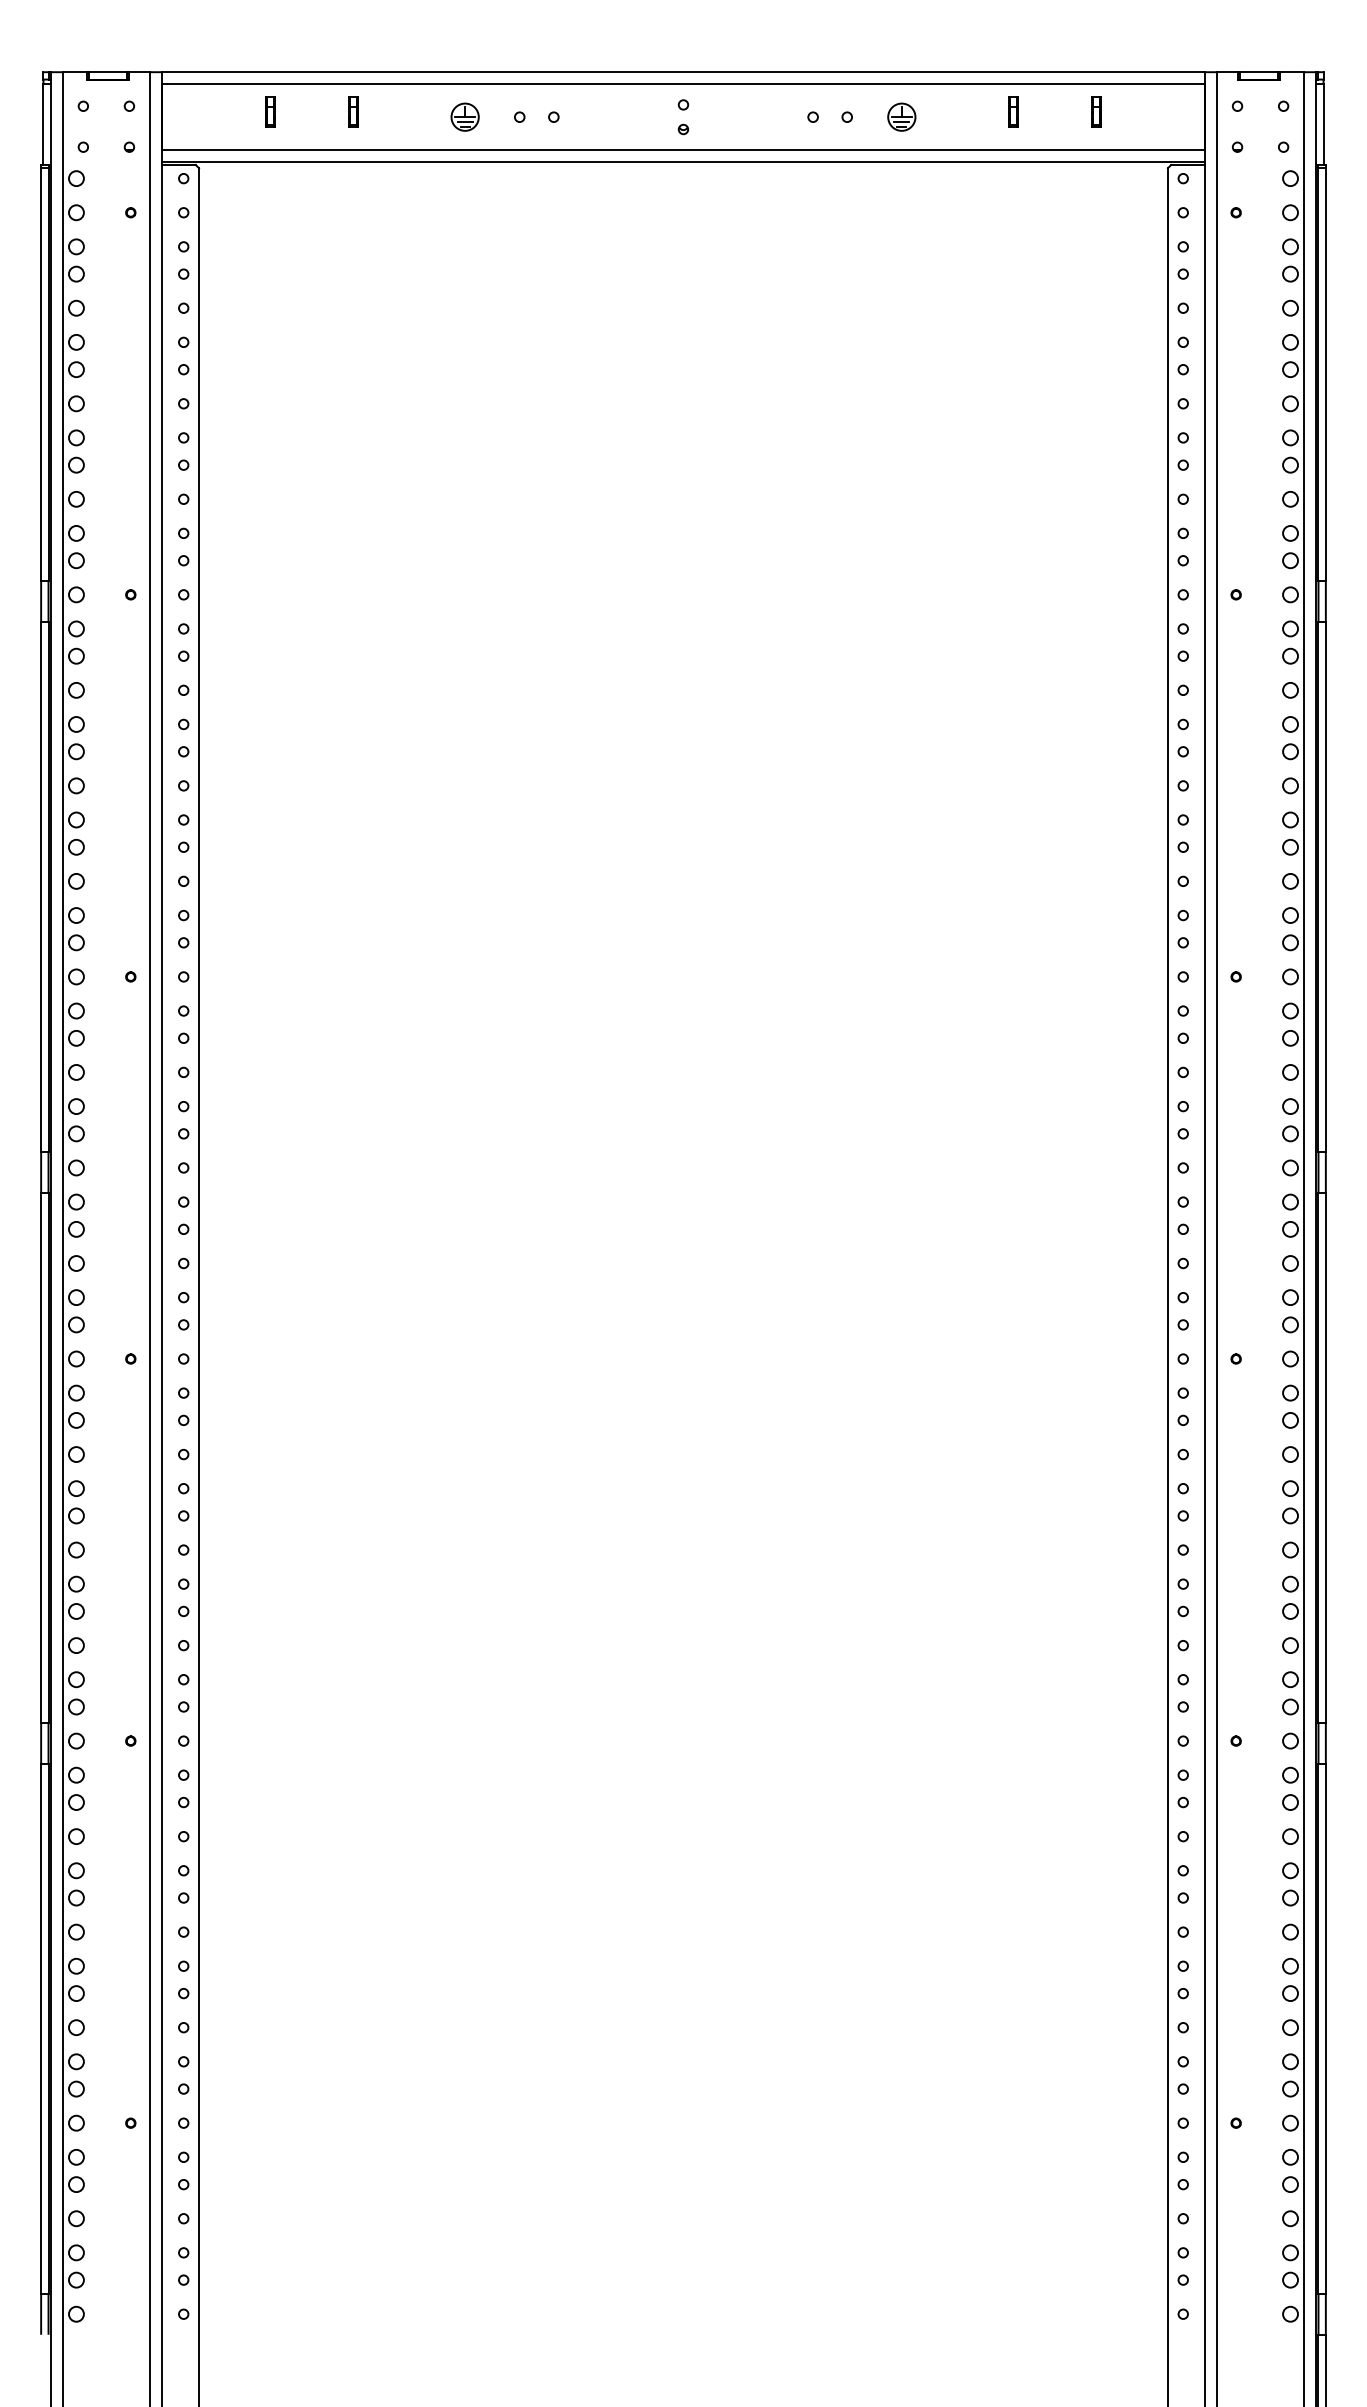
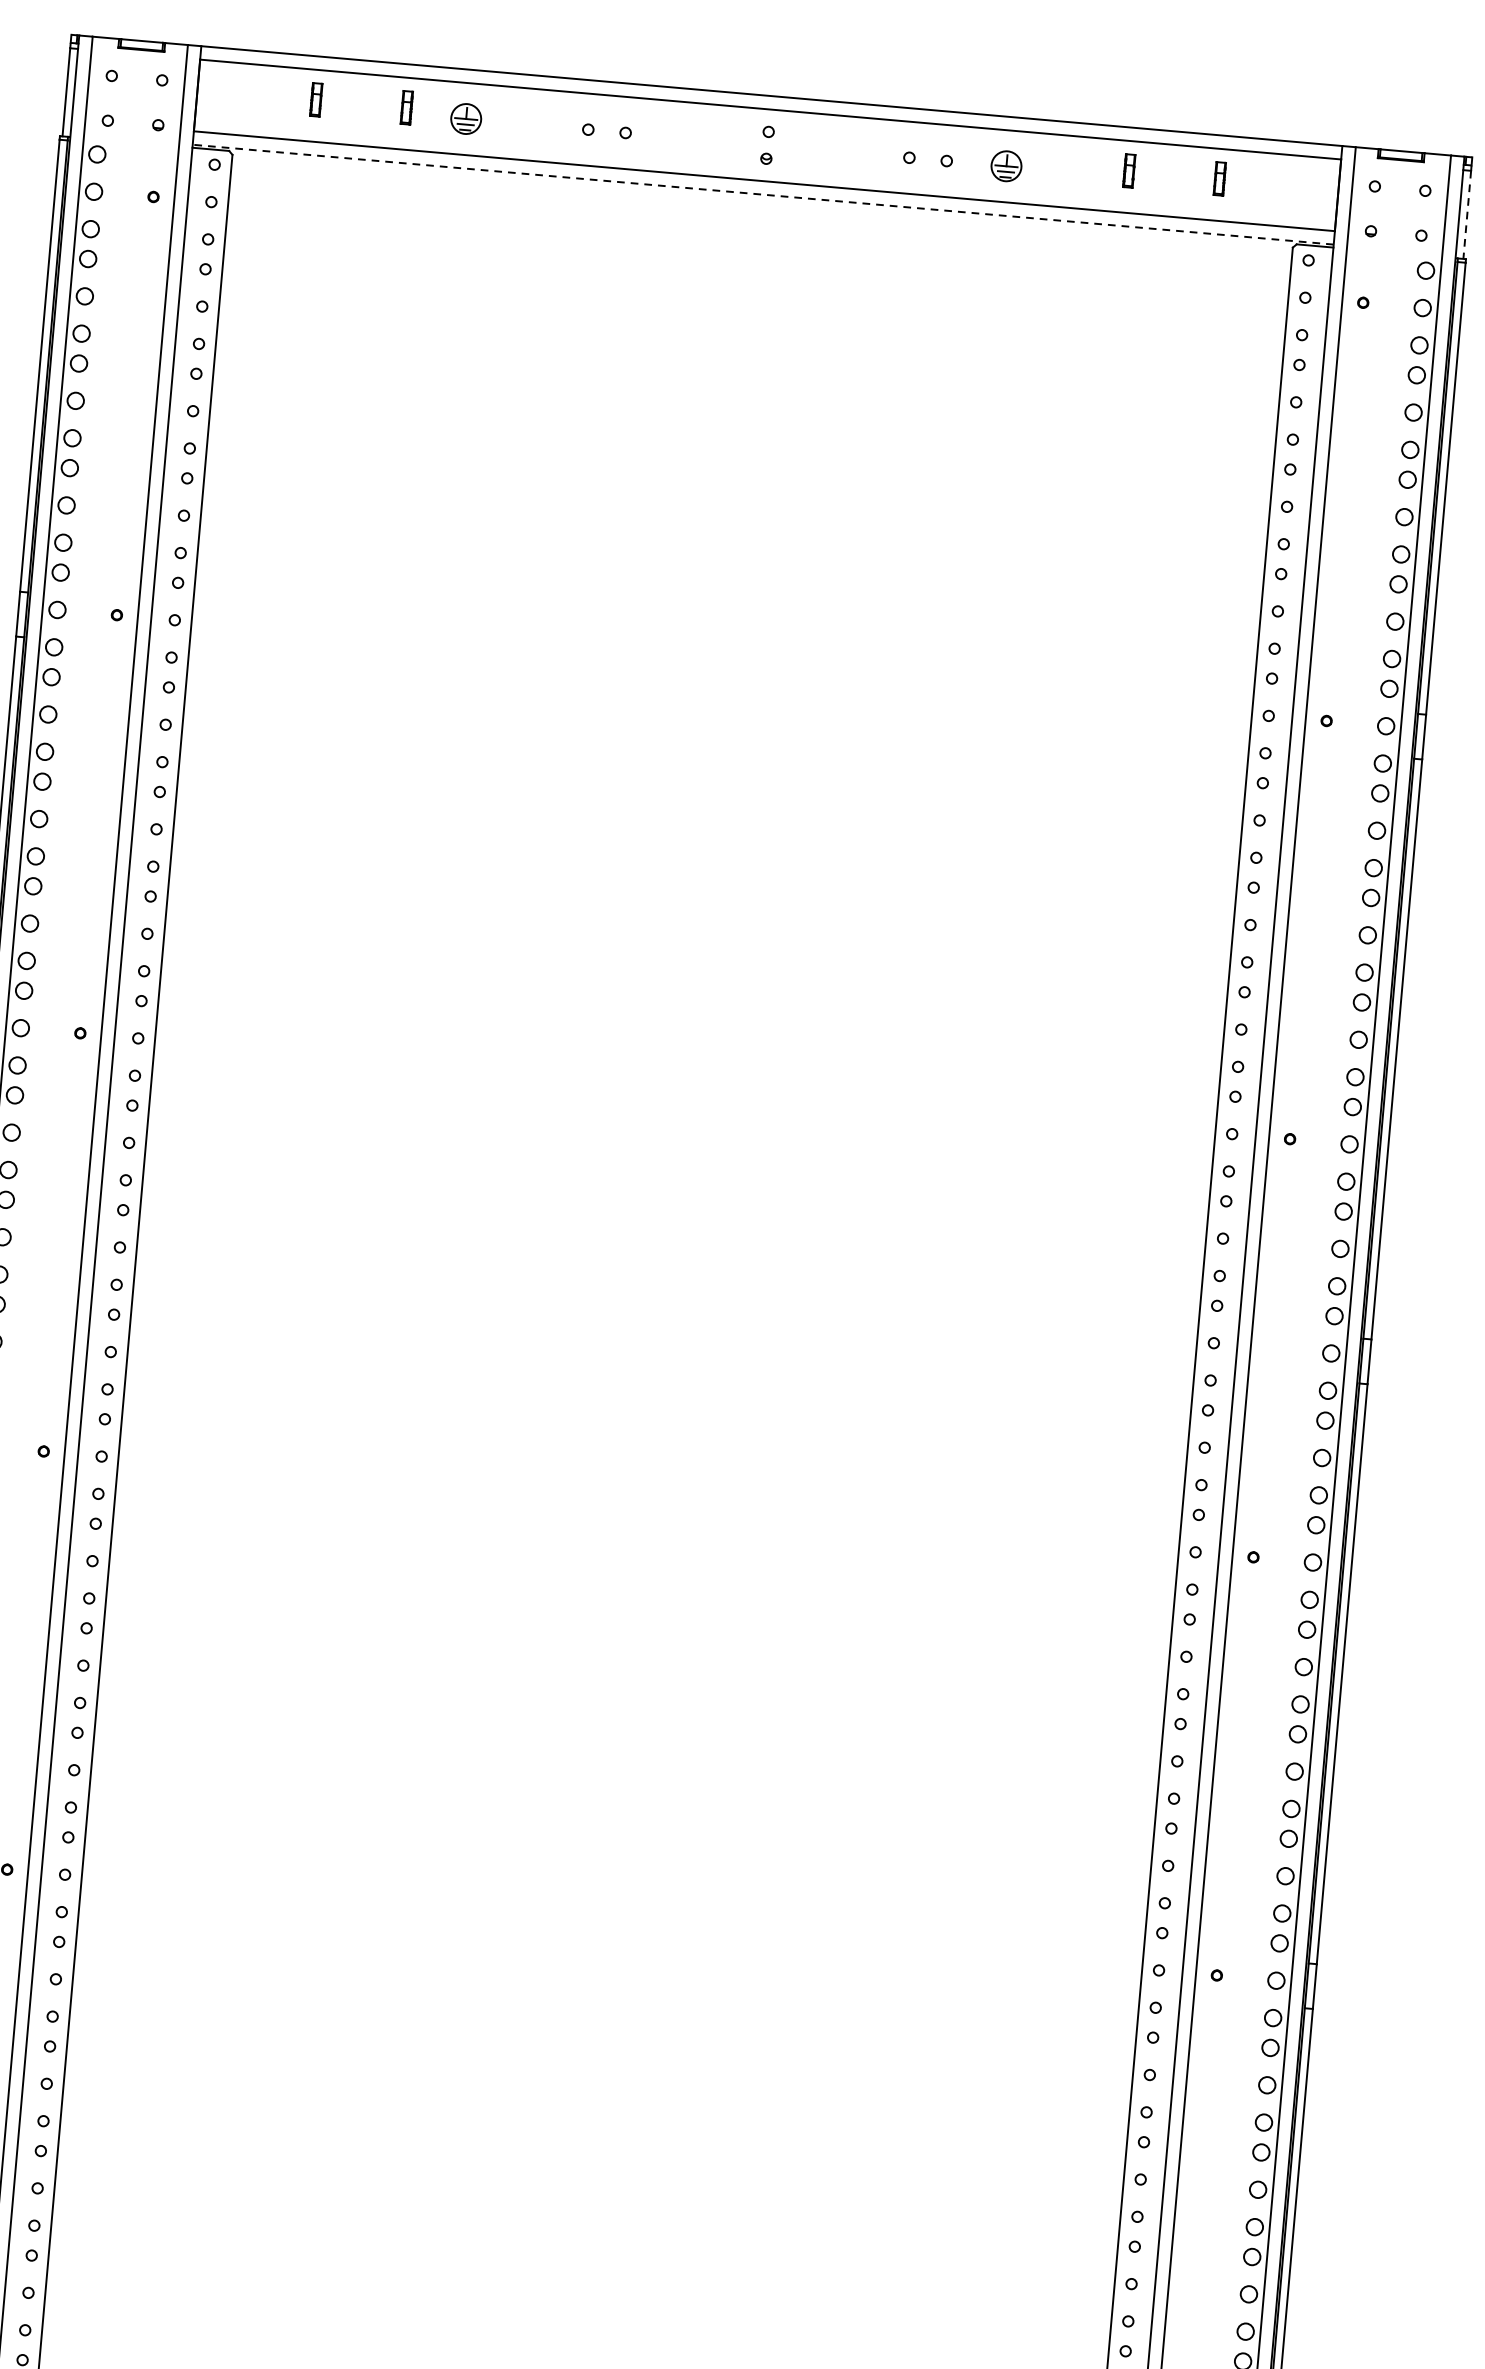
part: (464, 116) -> (465, 118), moved
line: (1323, 125) -> (1467, 215), solid -> dashed
line: (682, 162) -> (762, 194), solid -> dashed

